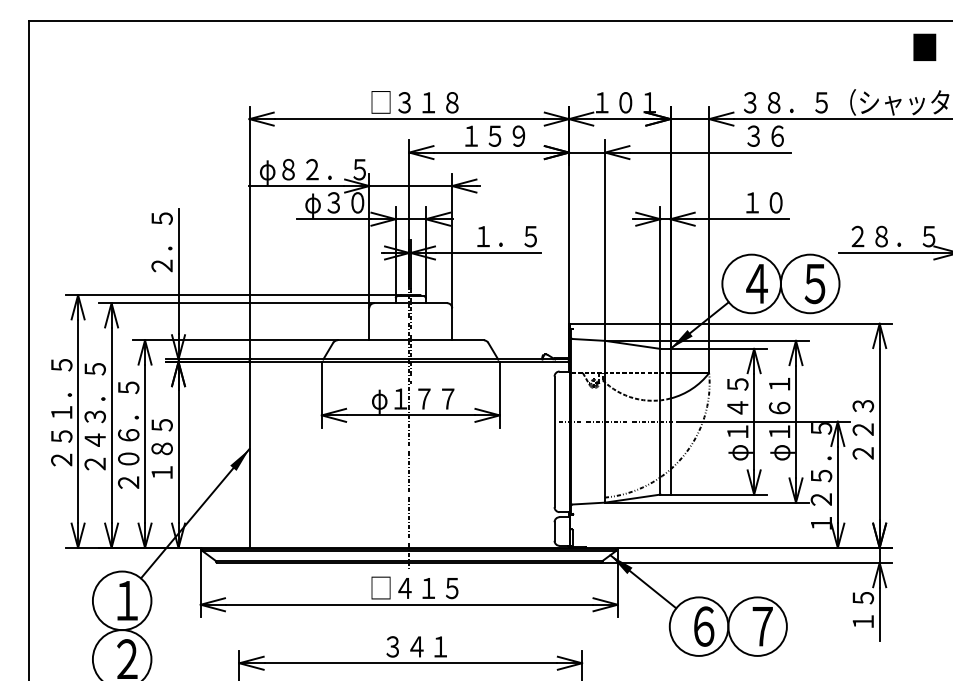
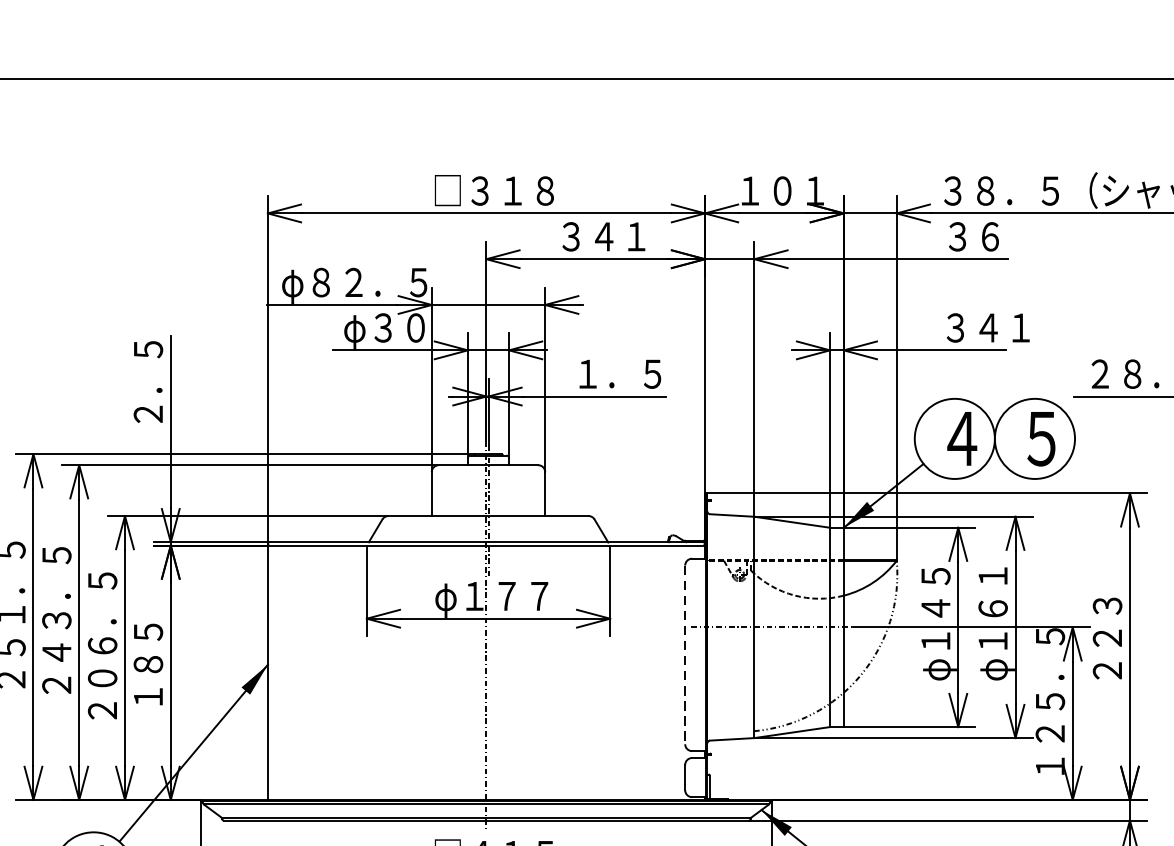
text: (494, 135) -> (603, 235), １５９ -> ３４１
text: (776, 202) -> (988, 327), １０ -> ３４１
line: (554, 442) -> (685, 655), solid -> dashed

